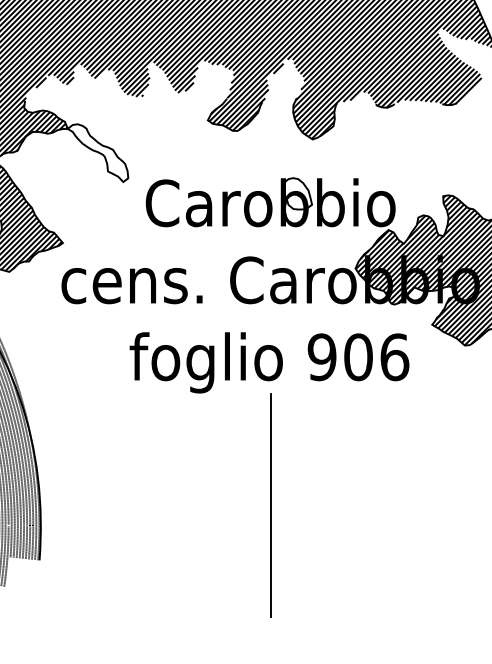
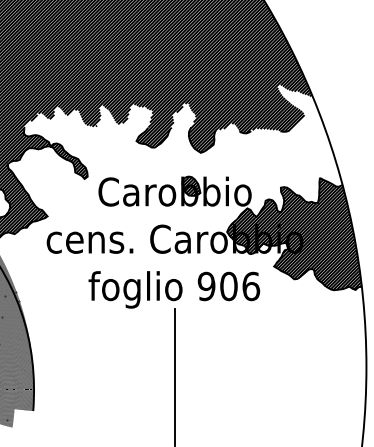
hatch: (98, 151) -> (69, 160), added
hatch: (297, 192) -> (191, 185), added

